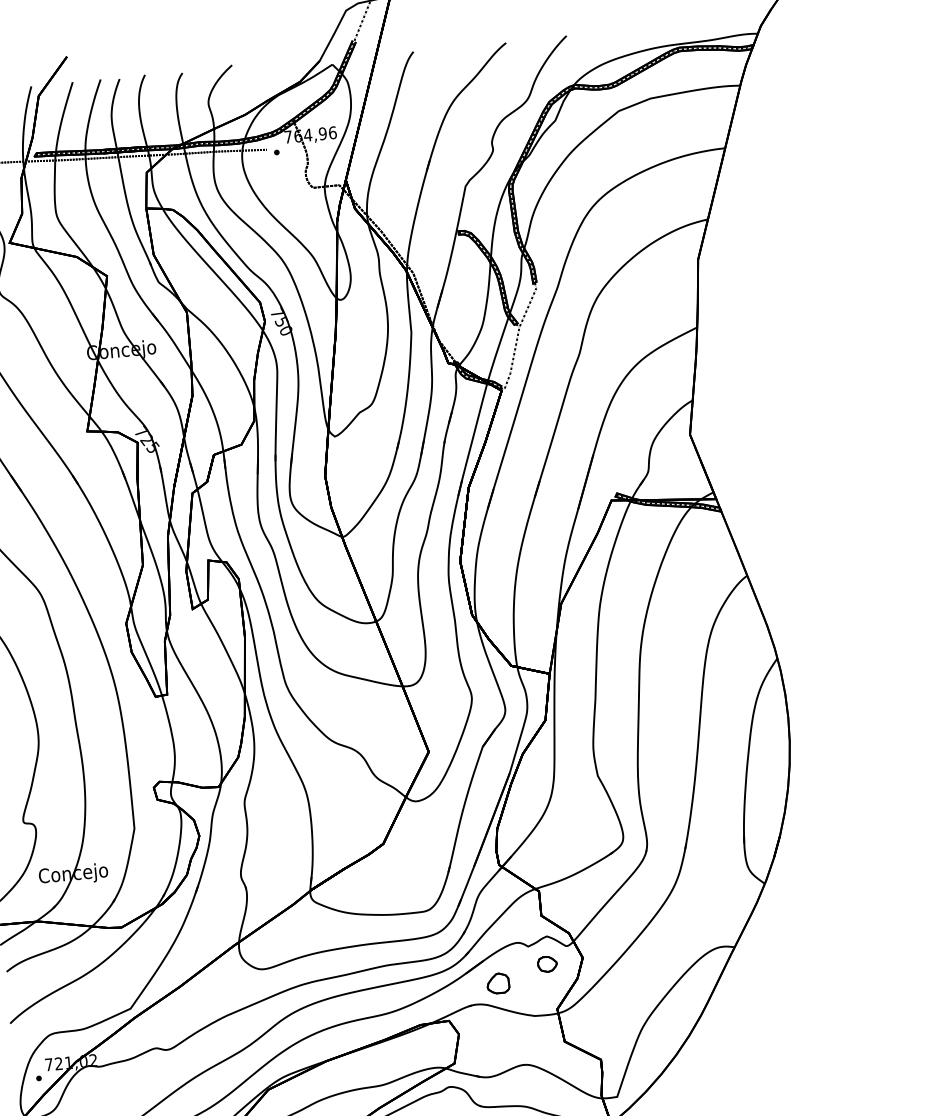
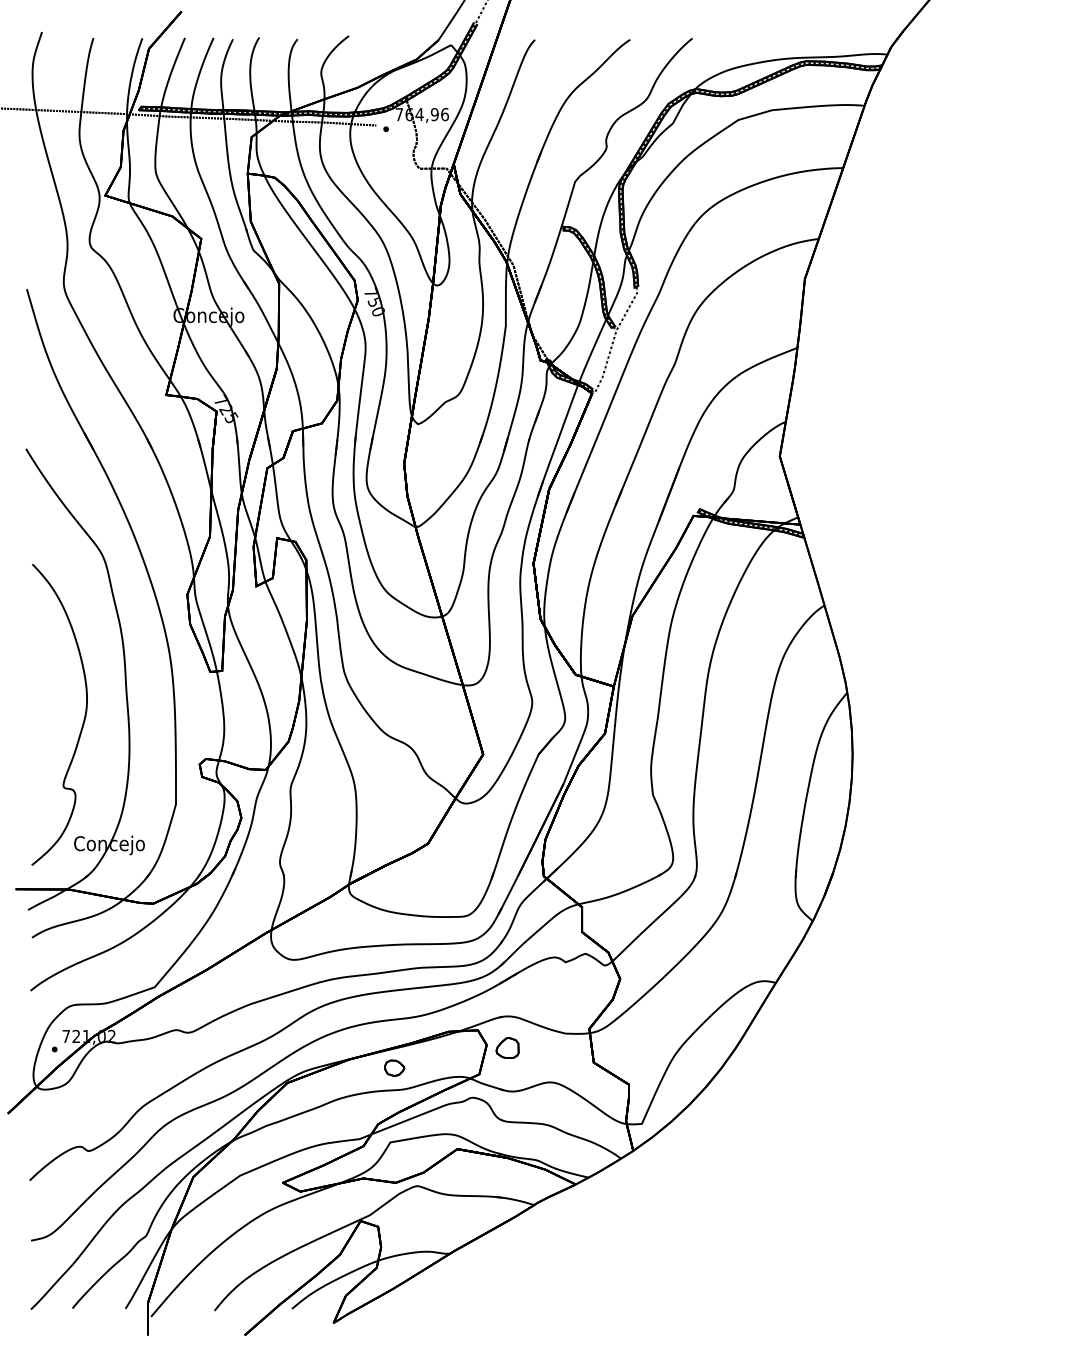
part: (547, 963) -> (394, 1067), moved
part: (498, 983) -> (507, 1047), moved

